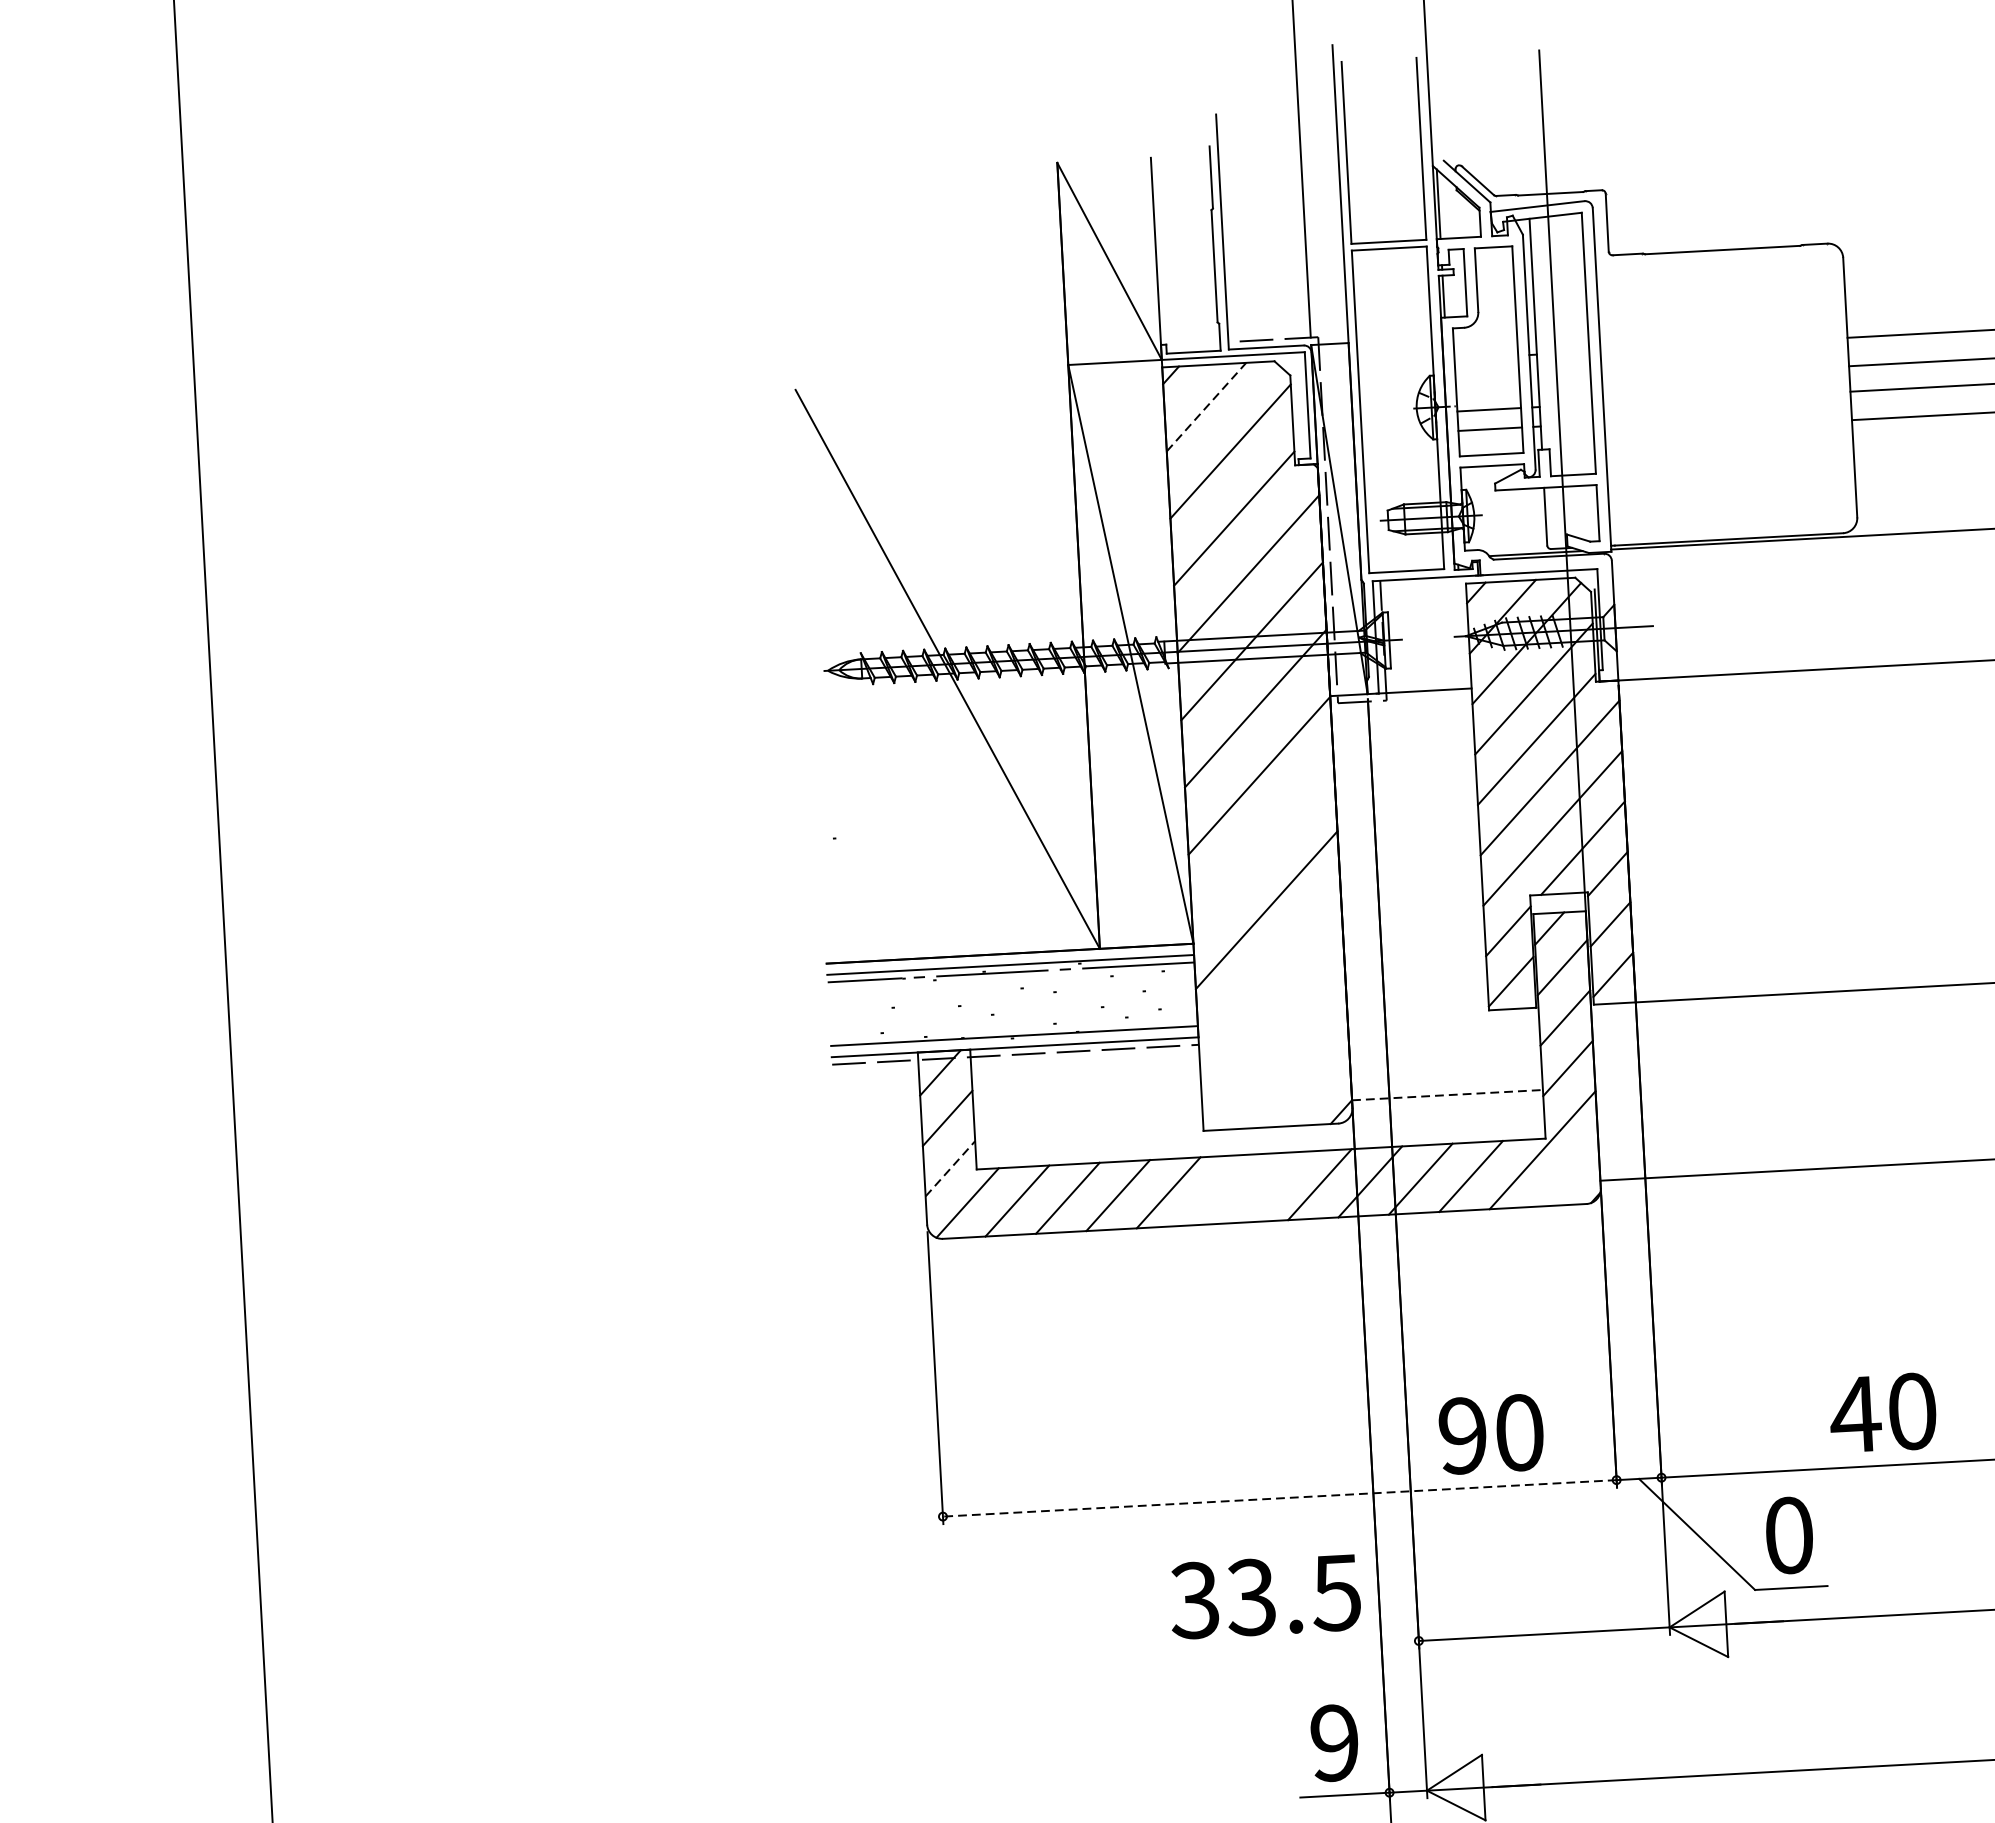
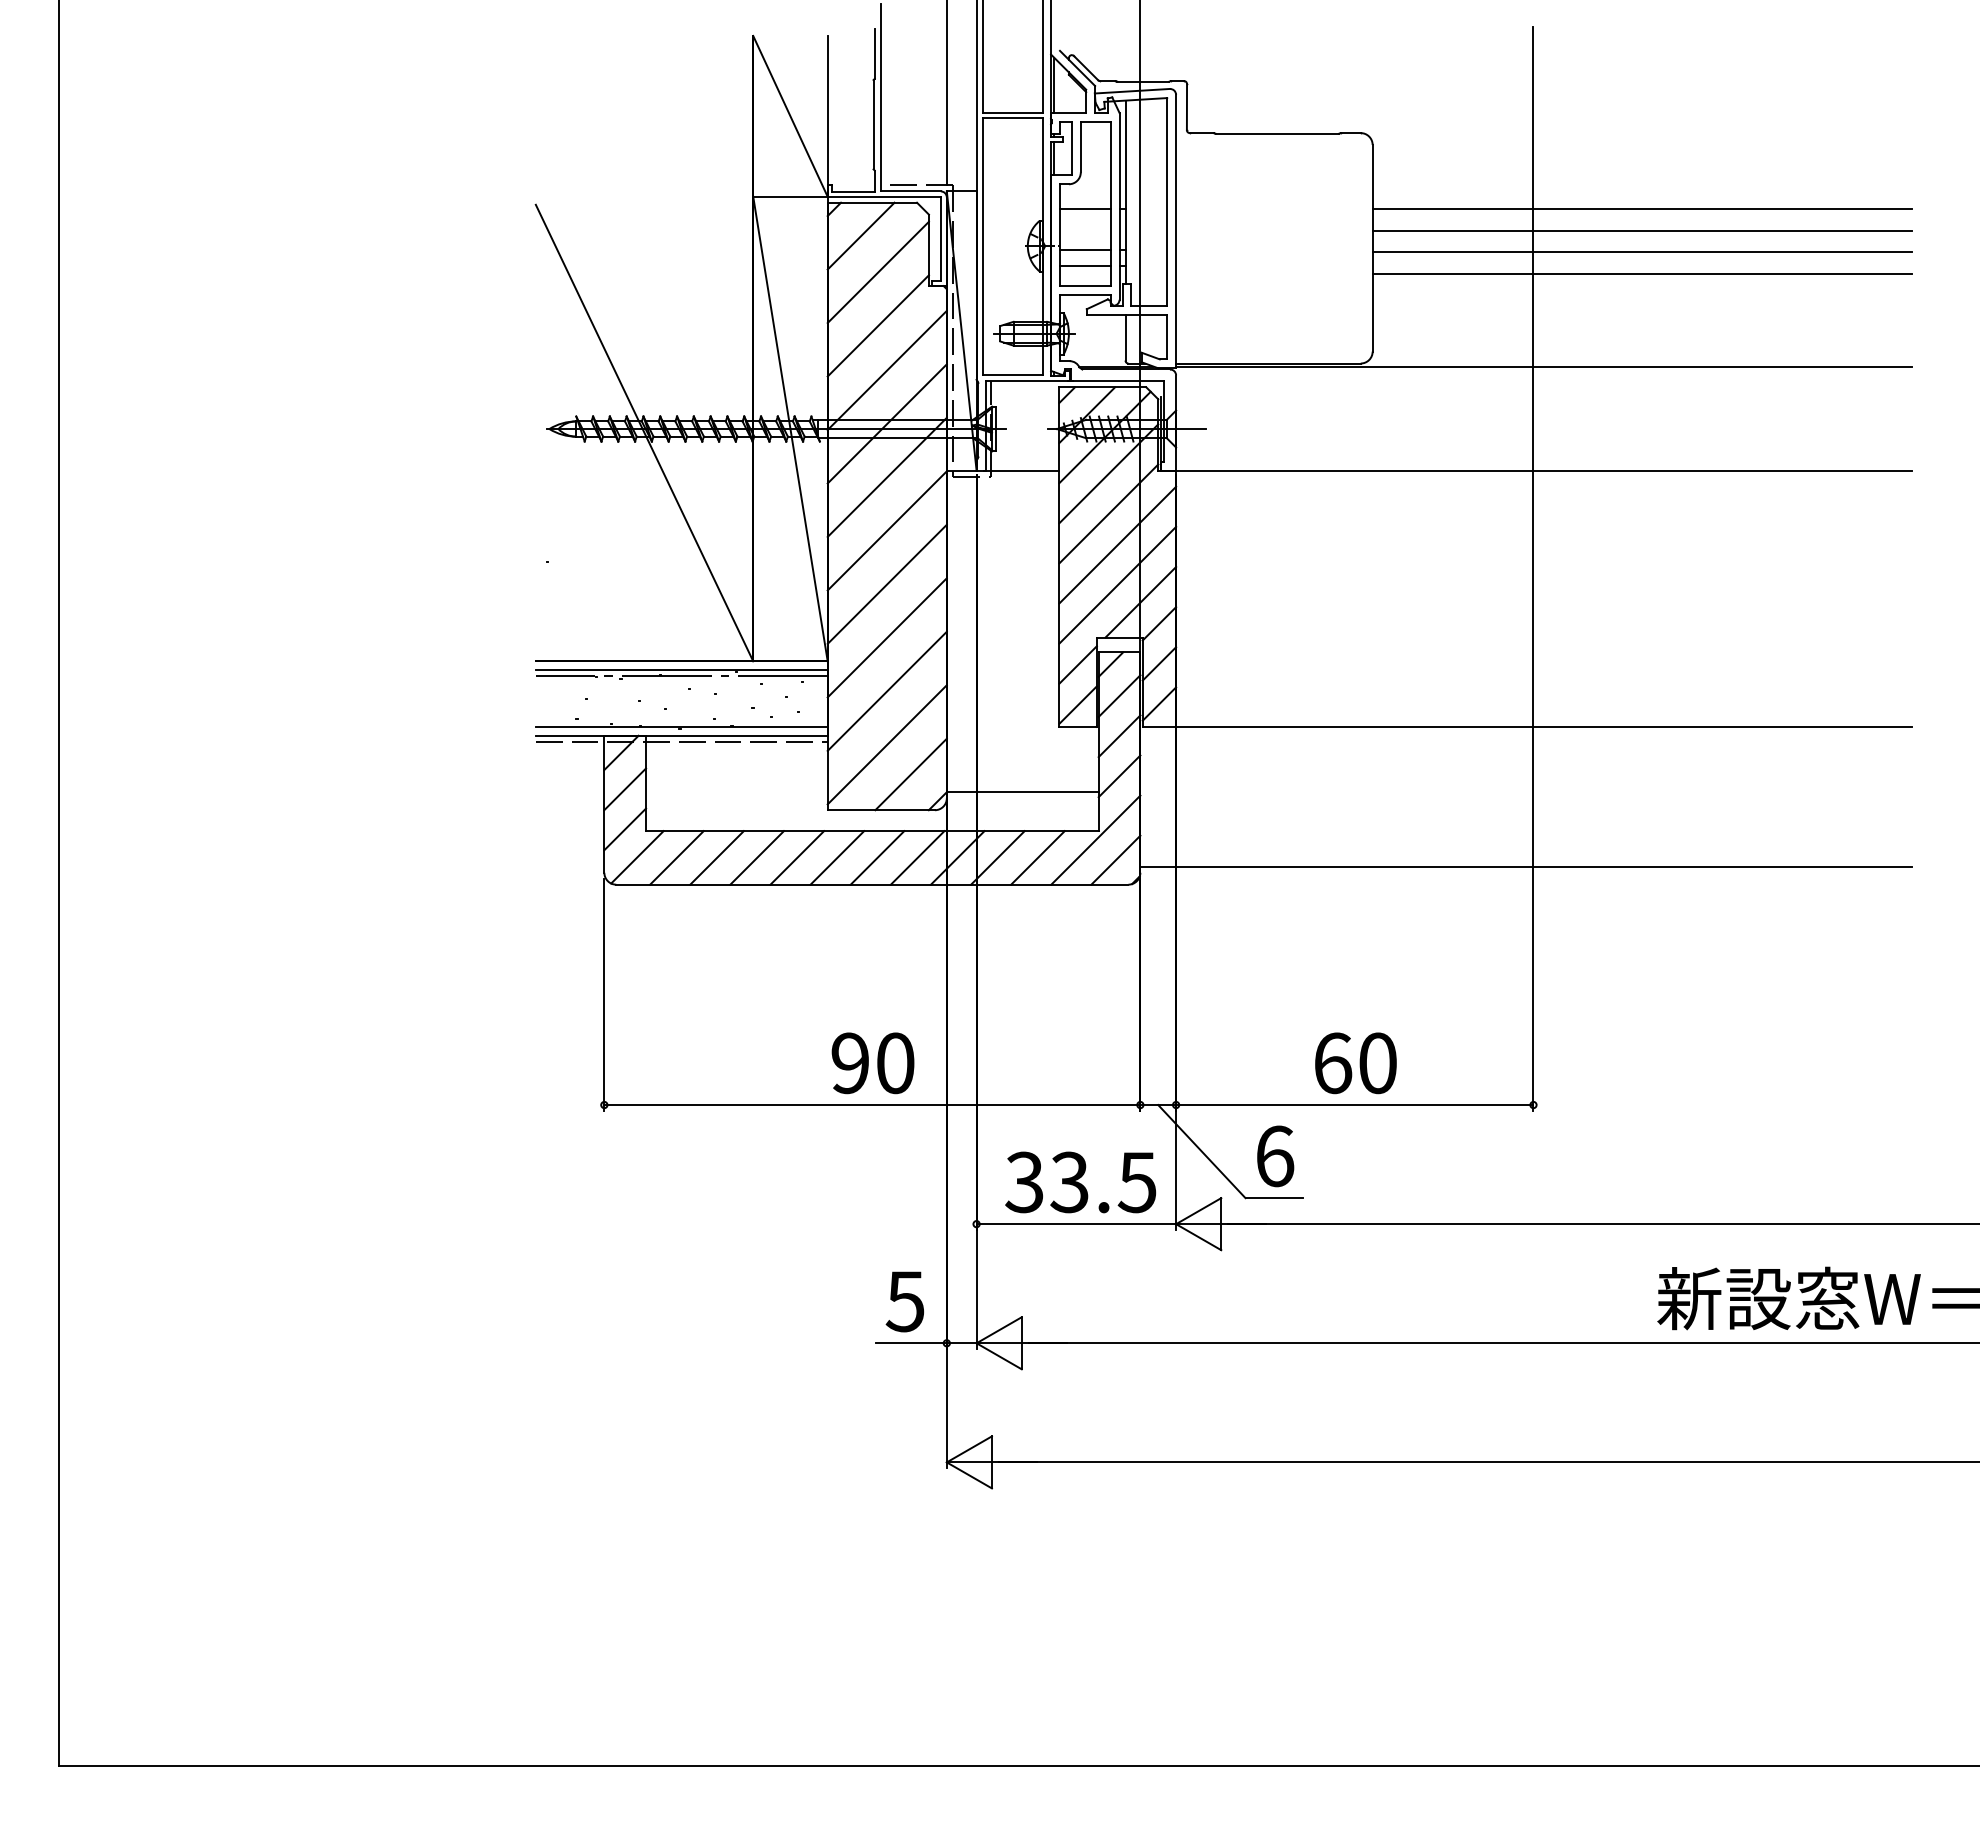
line: (1485, 357) -> (1084, 208), added
line: (1206, 406) -> (861, 235), dashed -> solid
line: (1262, 841) -> (886, 583), added
line: (1269, 976) -> (886, 690), added
line: (1273, 1044) -> (886, 744), added
line: (1305, 1080) -> (910, 774), added
line: (1447, 1095) -> (1022, 792), dashed -> solid
line: (950, 1168) -> (625, 829), dashed -> solid
line: (1568, 1173) -> (1115, 859), added
line: (1269, 1186) -> (877, 857), added
line: (1219, 1189) -> (837, 857), added
text: (1855, 1414) -> (1332, 1063), 40 -> 60
text: (1490, 1434) -> (872, 1063), moved
line: (1278, 1499) -> (871, 1105), dashed -> solid
text: (1789, 1535) -> (1275, 1156), 0 -> 6
text: (1265, 1596) -> (1080, 1182), moved
text: (1333, 1743) -> (904, 1301), 9 -> 5

